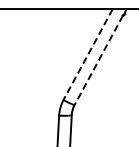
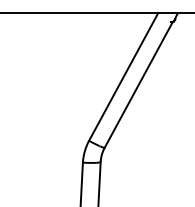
line: (88, 54) -> (124, 76), dashed -> solid
line: (98, 60) -> (138, 85), dashed -> solid

